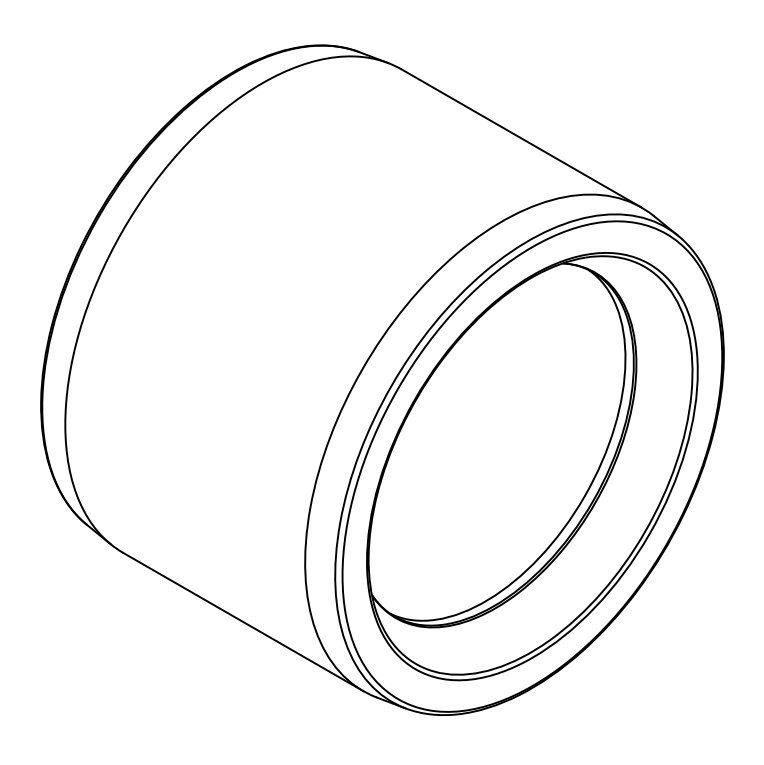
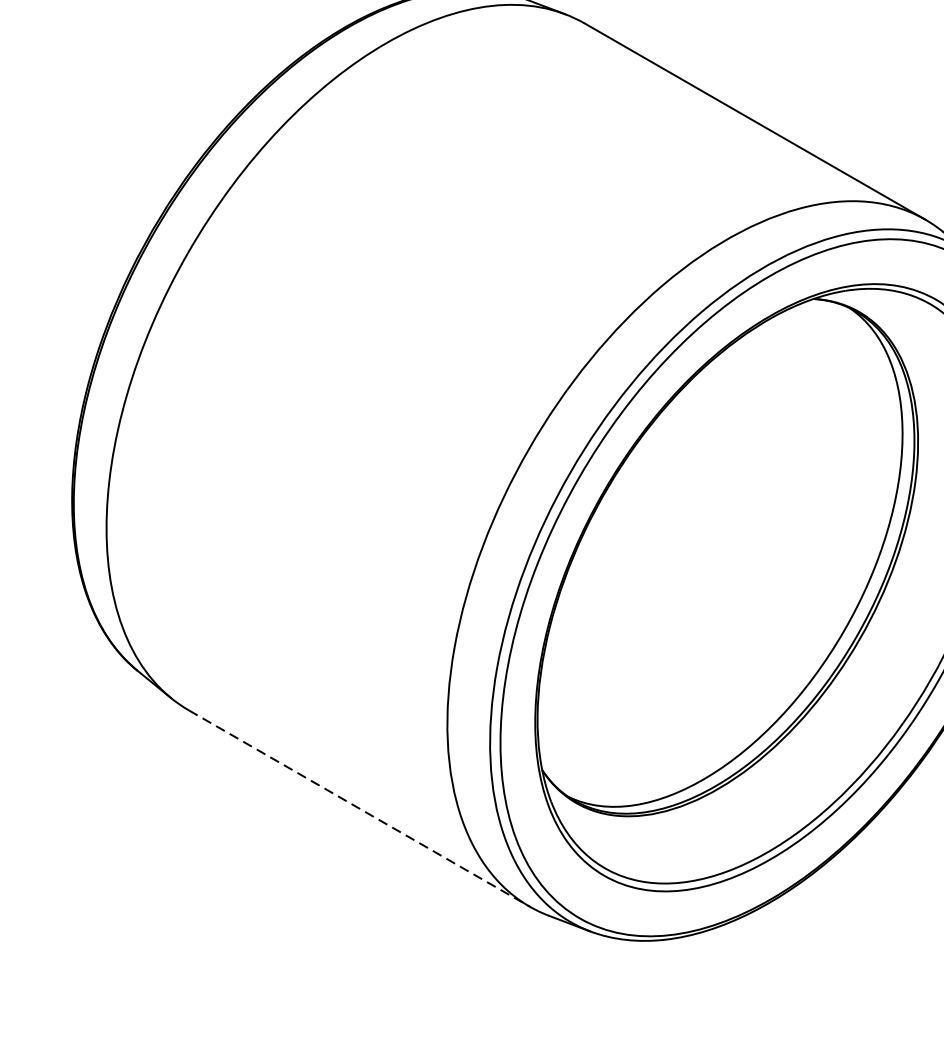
line: (243, 622) -> (359, 809), solid -> dashed

